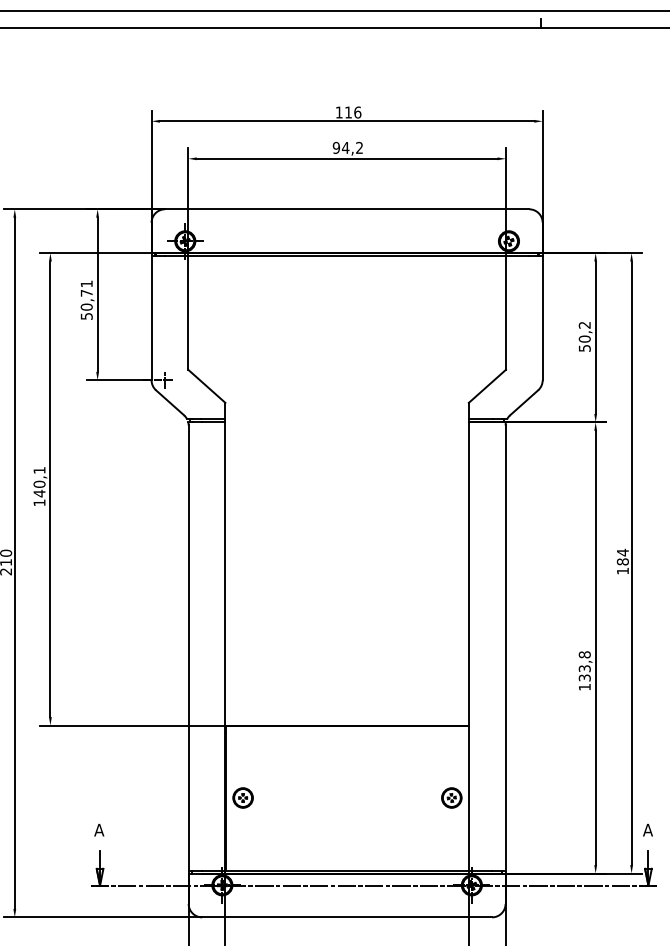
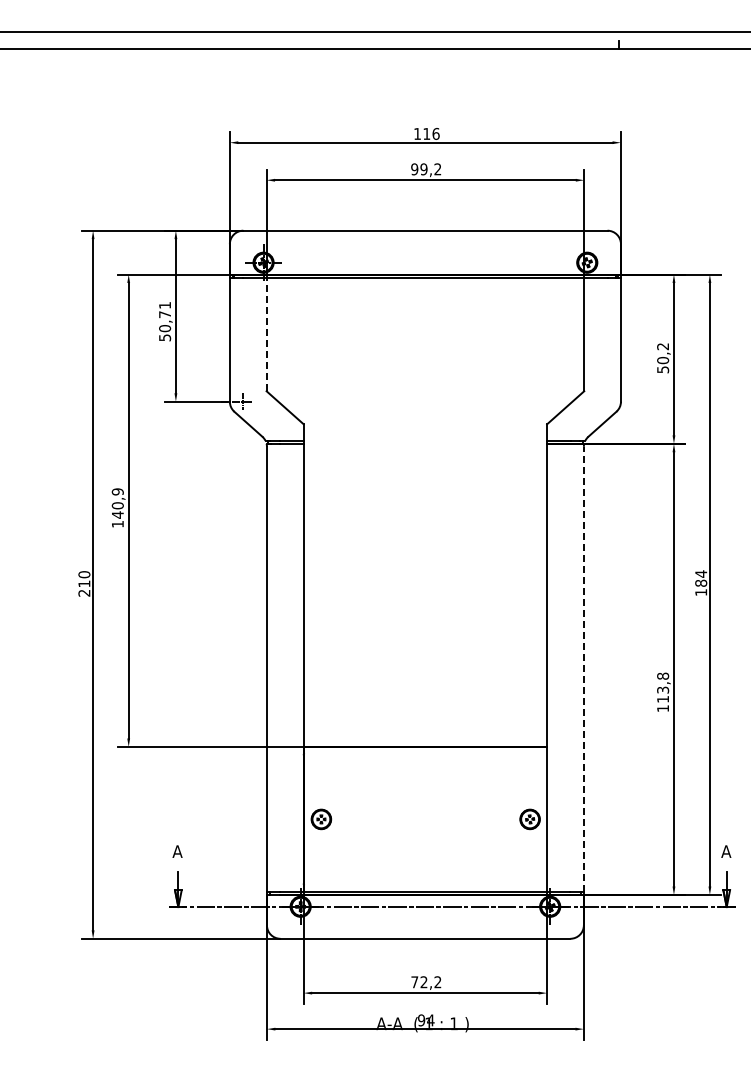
text: (345, 148) -> (423, 169), 94,2 -> 99,2
line: (188, 313) -> (266, 334), solid -> dashed
text: (39, 470) -> (117, 491), 140,1 -> 140,9
line: (505, 648) -> (583, 669), solid -> dashed
text: (585, 678) -> (663, 699), 133,8 -> 113,8

